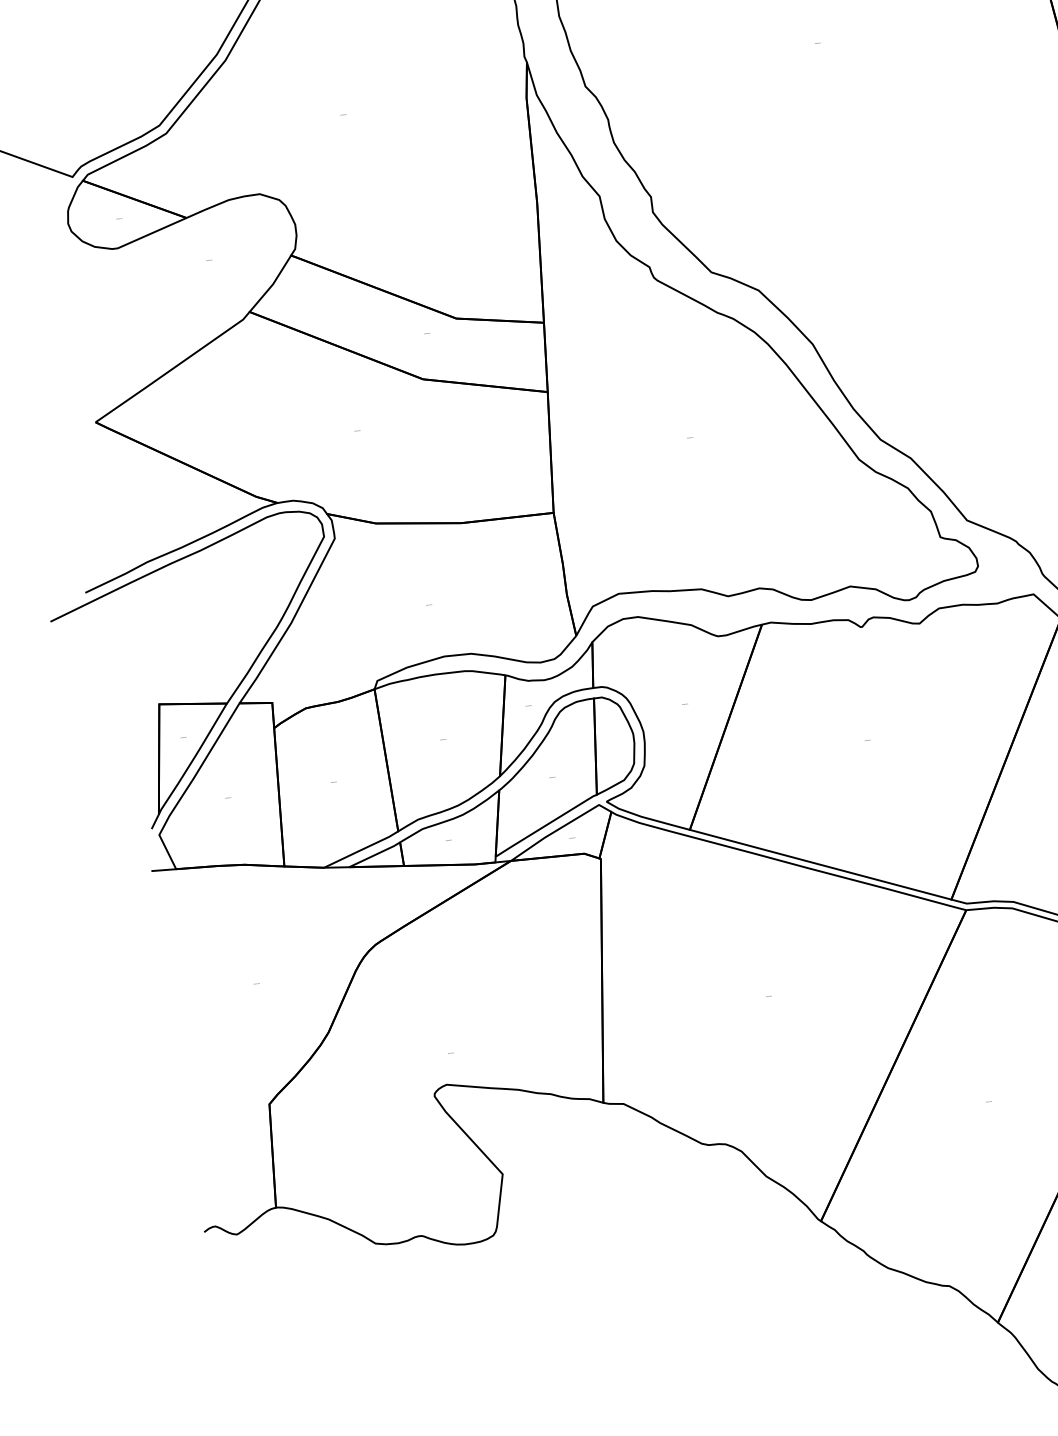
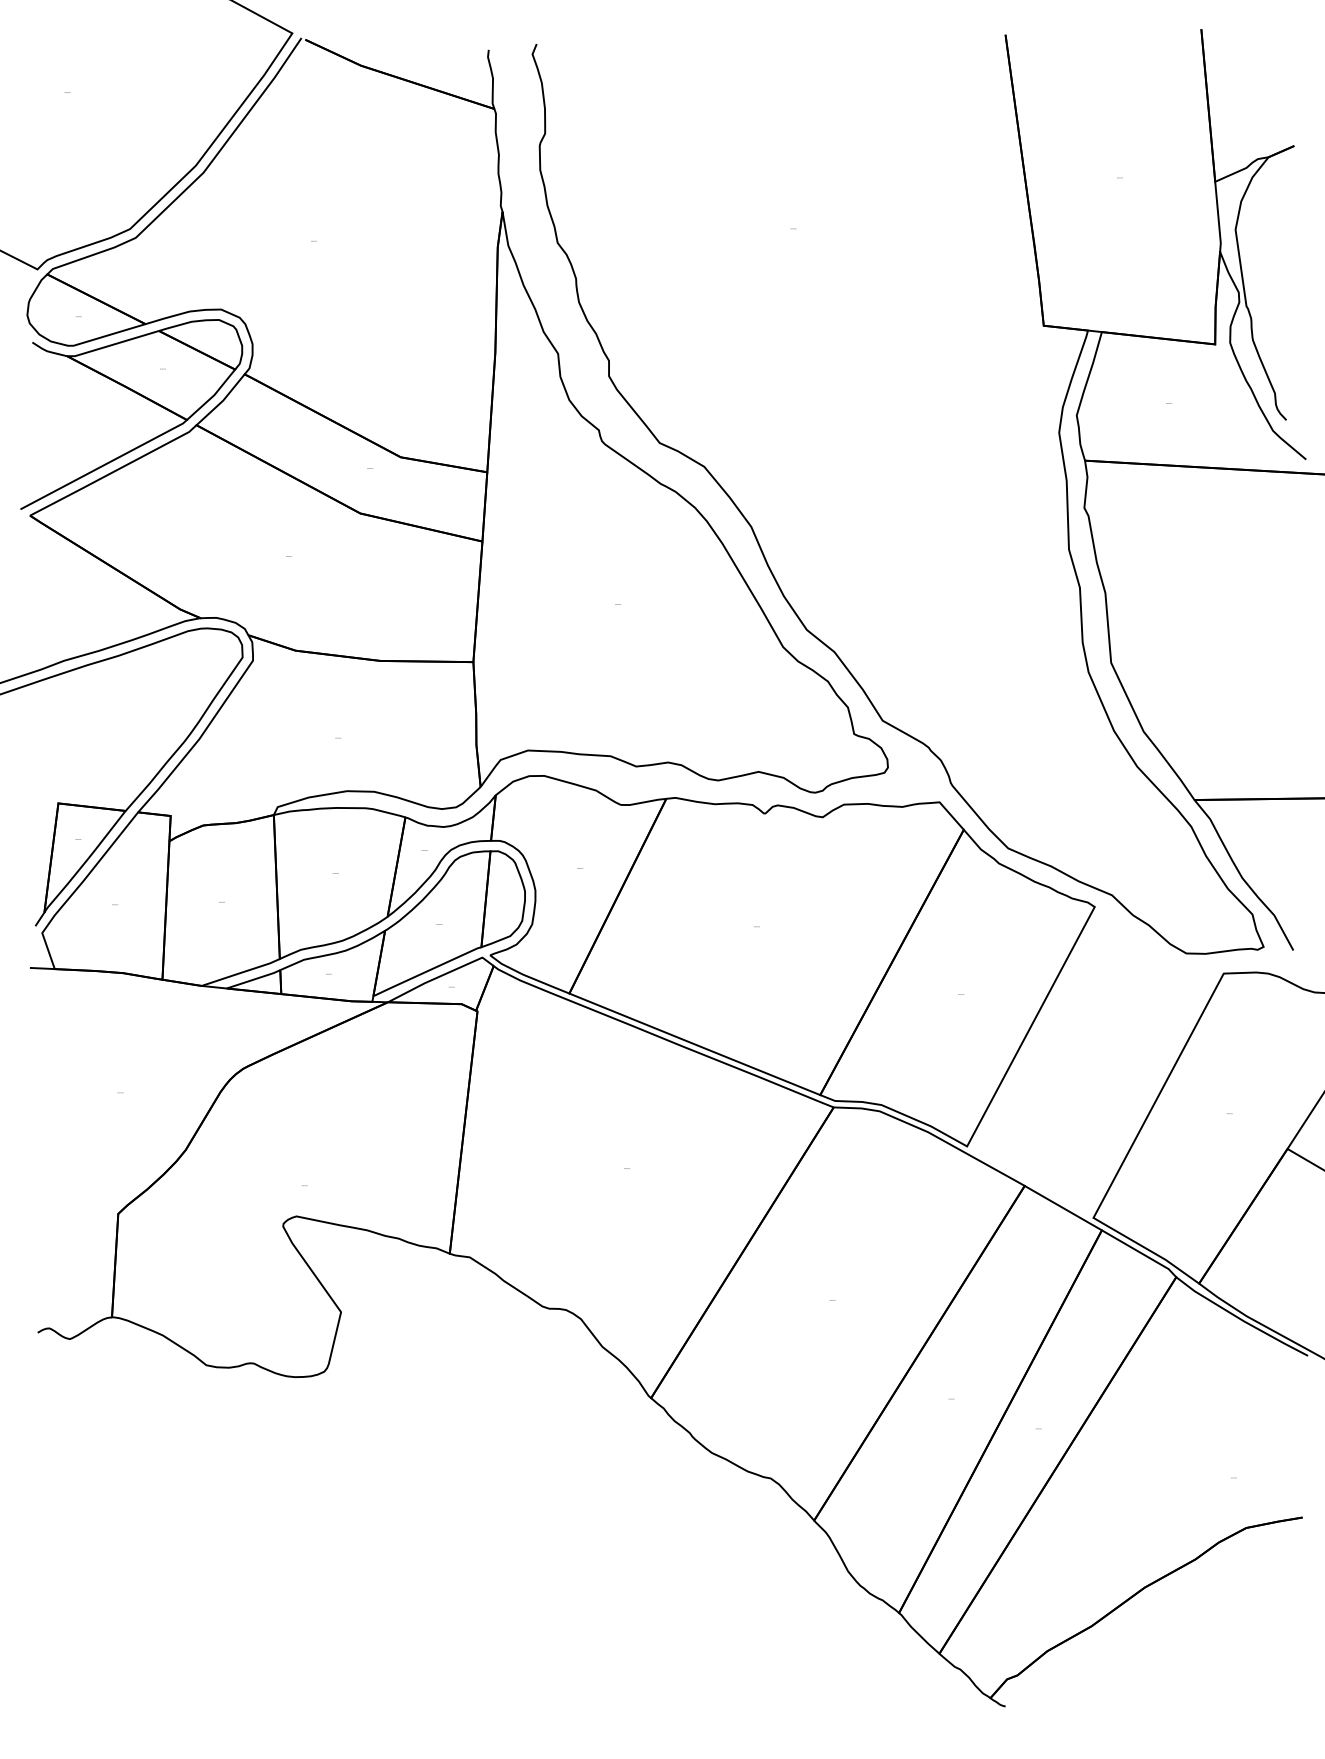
part: (192, 291) -> (142, 397), added

